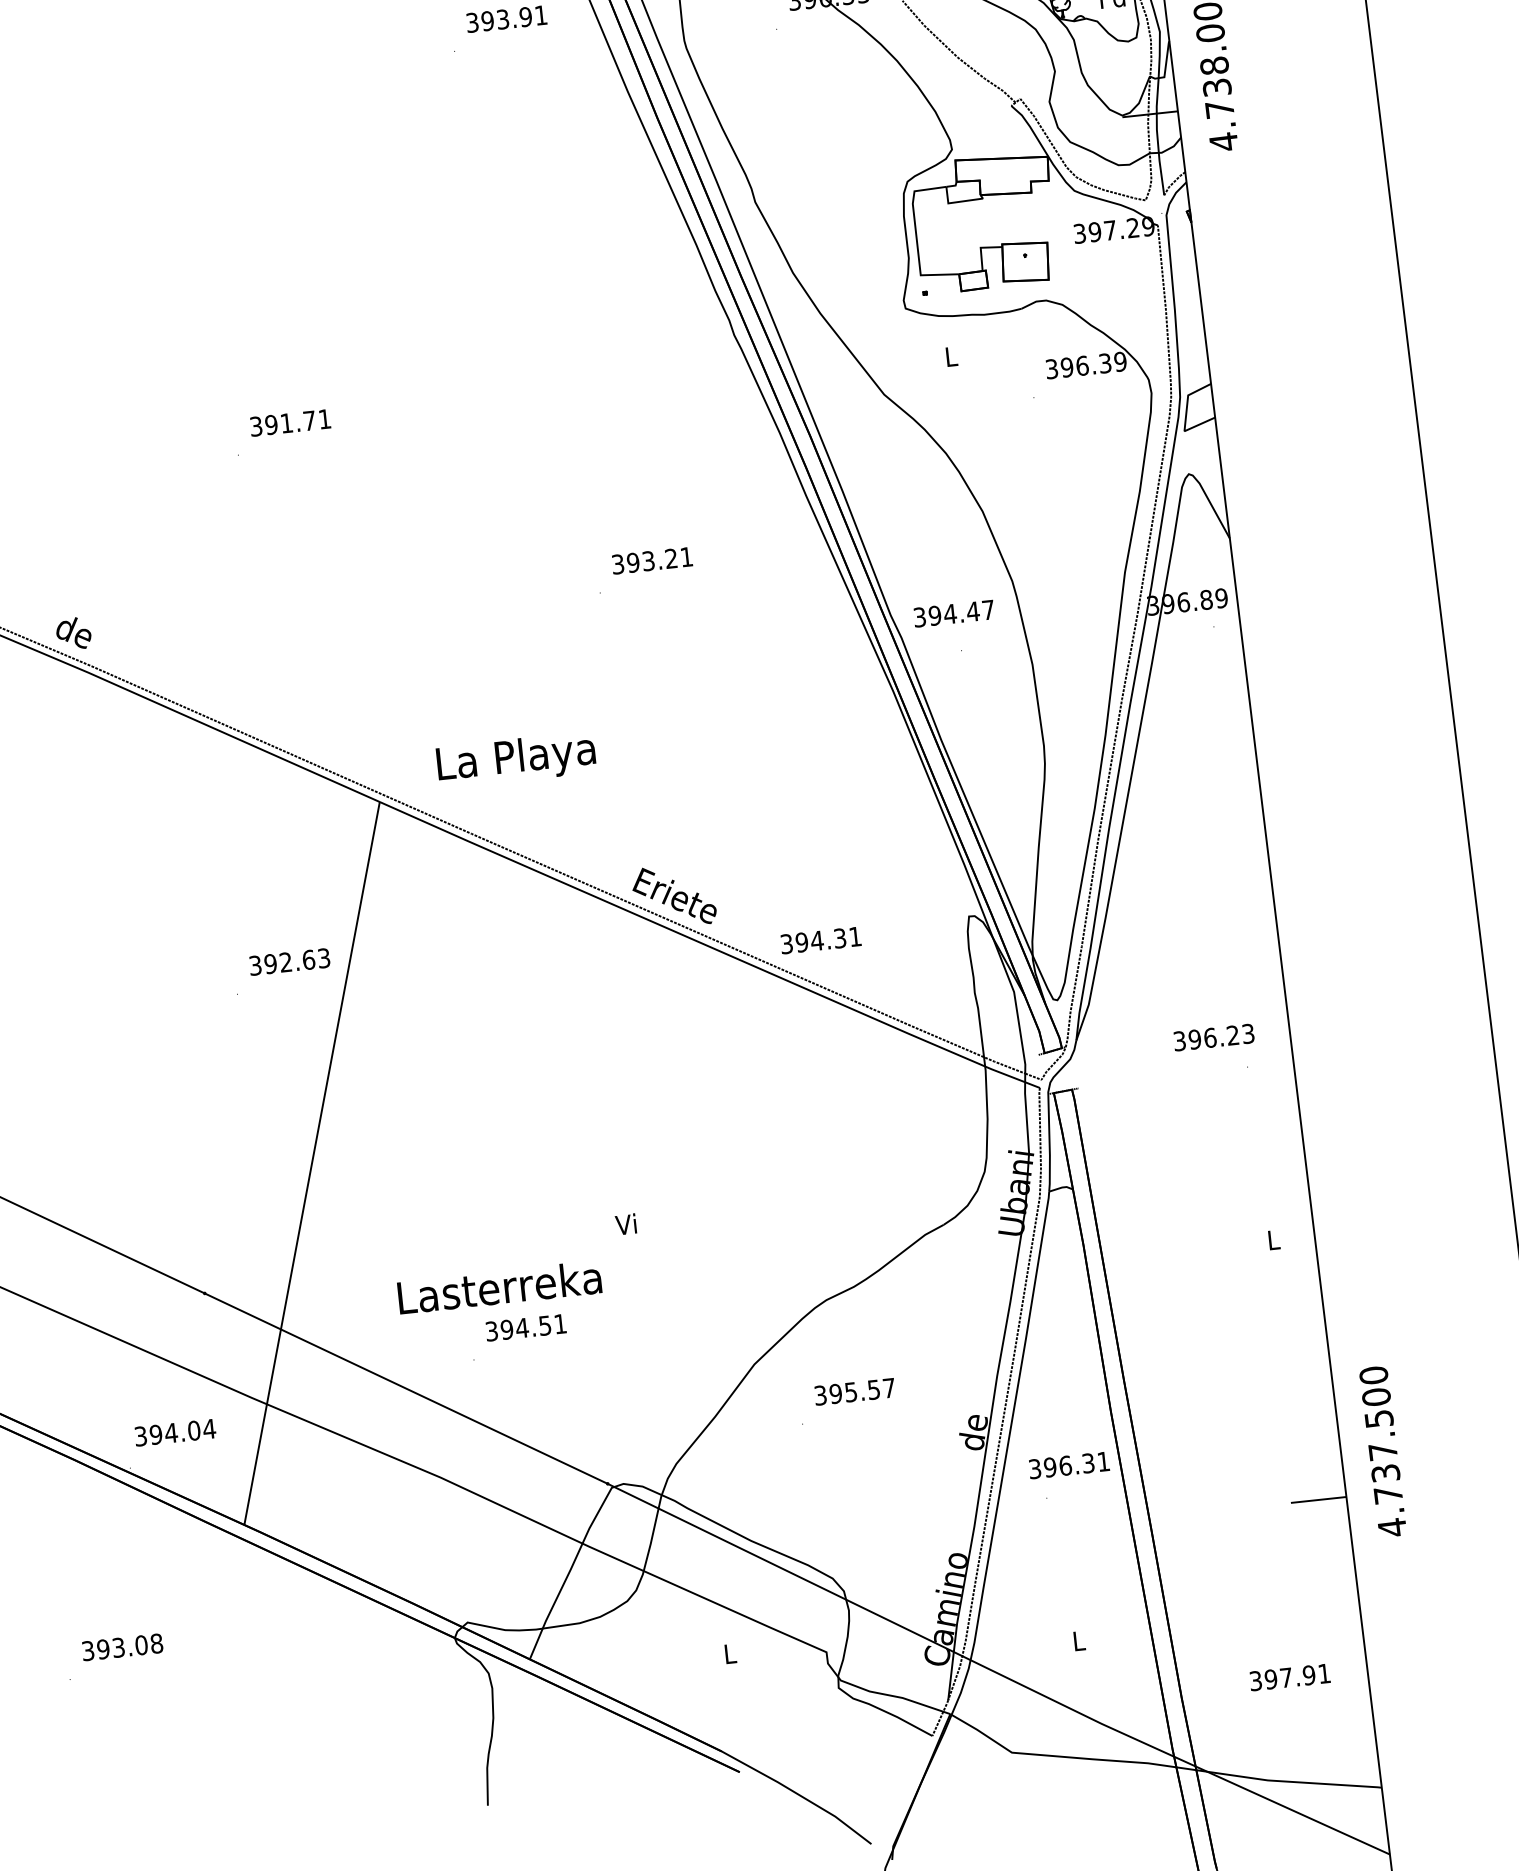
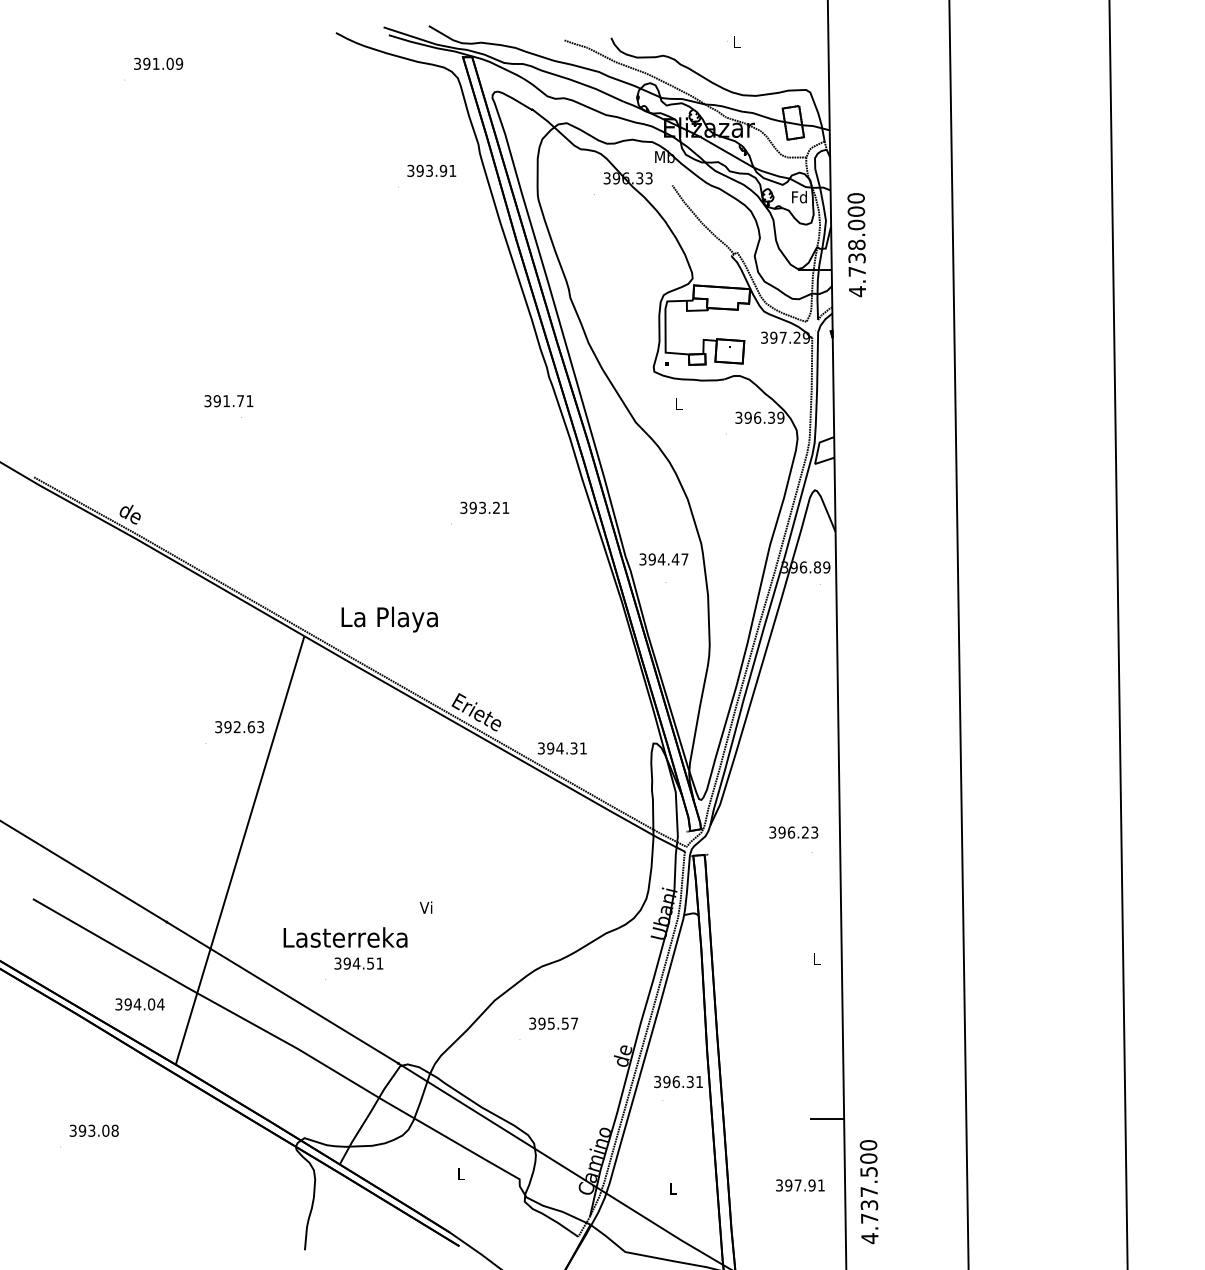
text: (289, 423) -> (228, 401), moved
text: (1381, 1452) -> (868, 1192), moved
text: (1290, 1677) -> (800, 1185), moved

